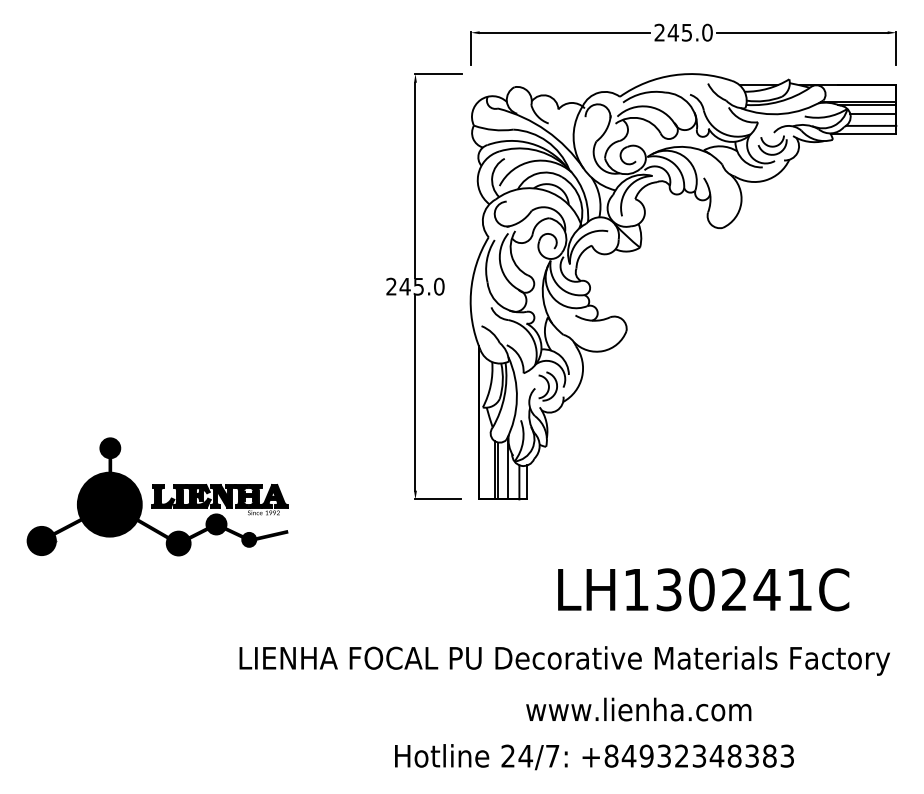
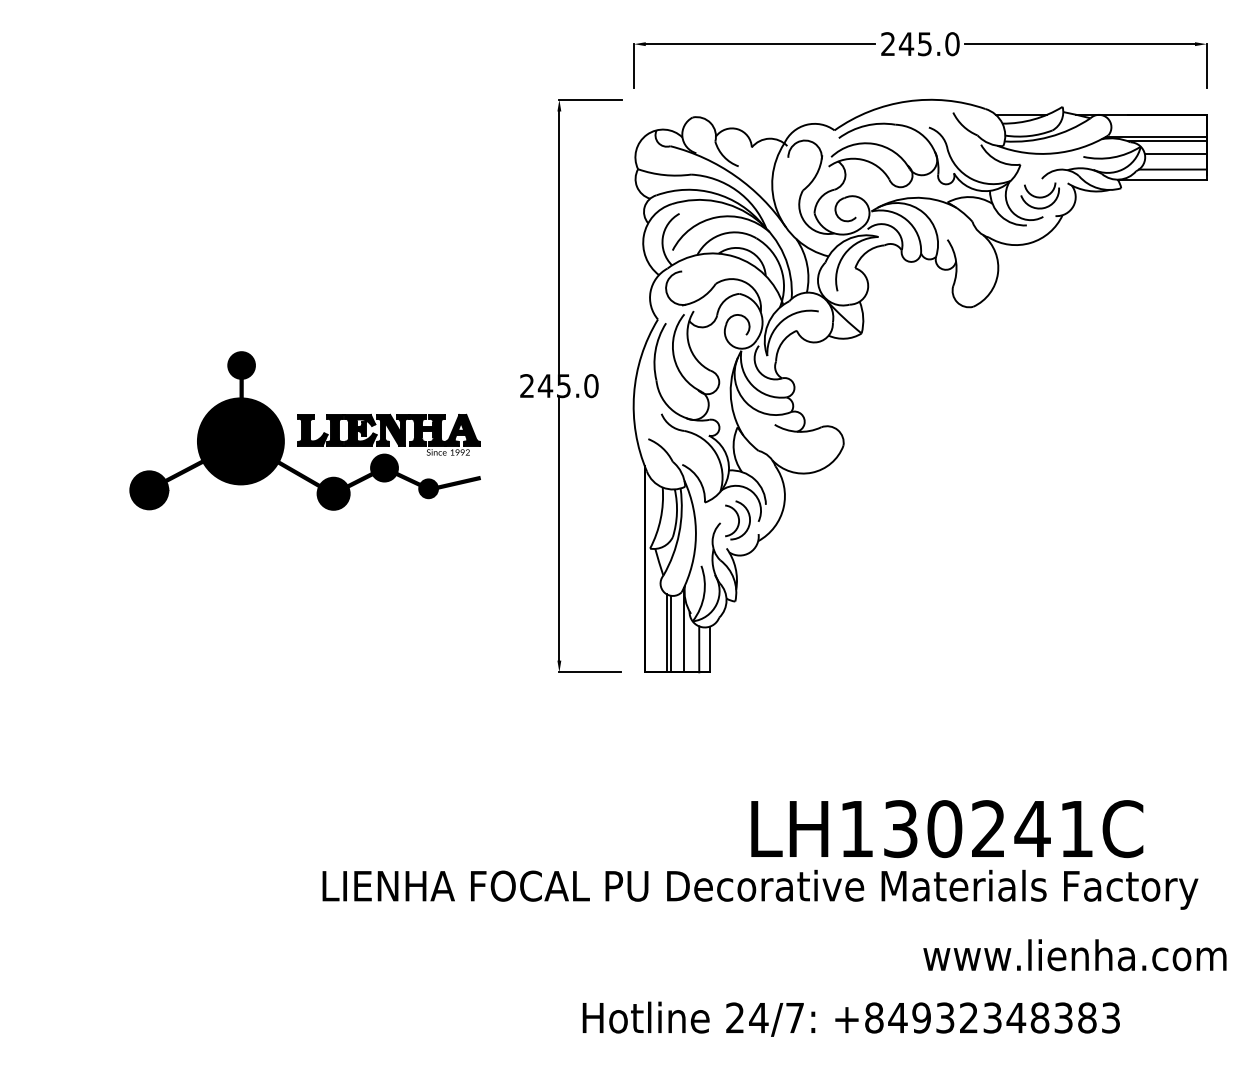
part: (157, 496) -> (304, 430), moved
text: (703, 590) -> (947, 829), moved
text: (638, 709) -> (1074, 955), moved
text: (593, 756) -> (850, 1018), moved

